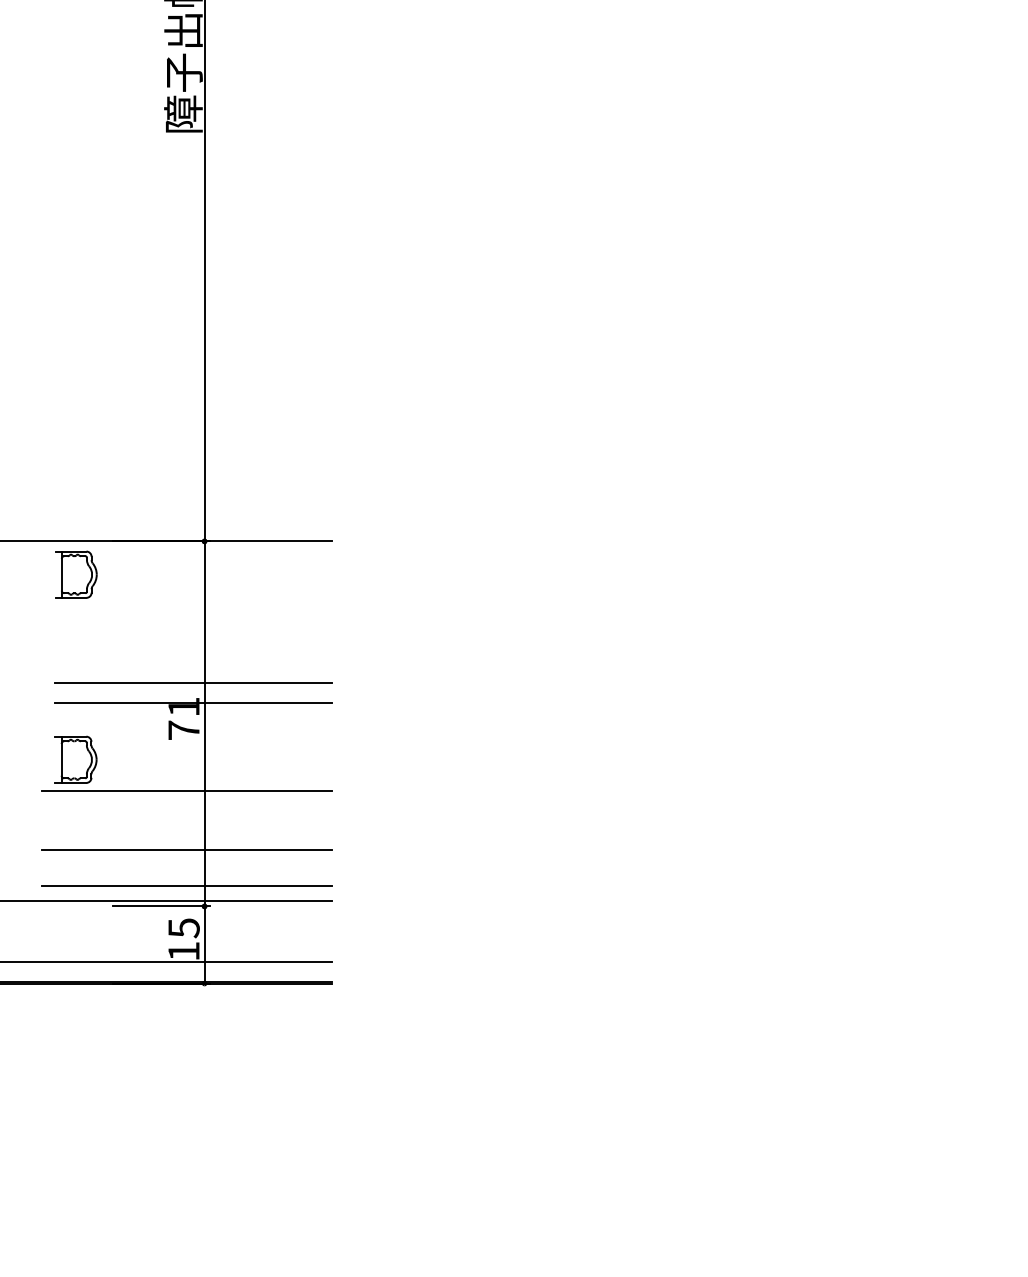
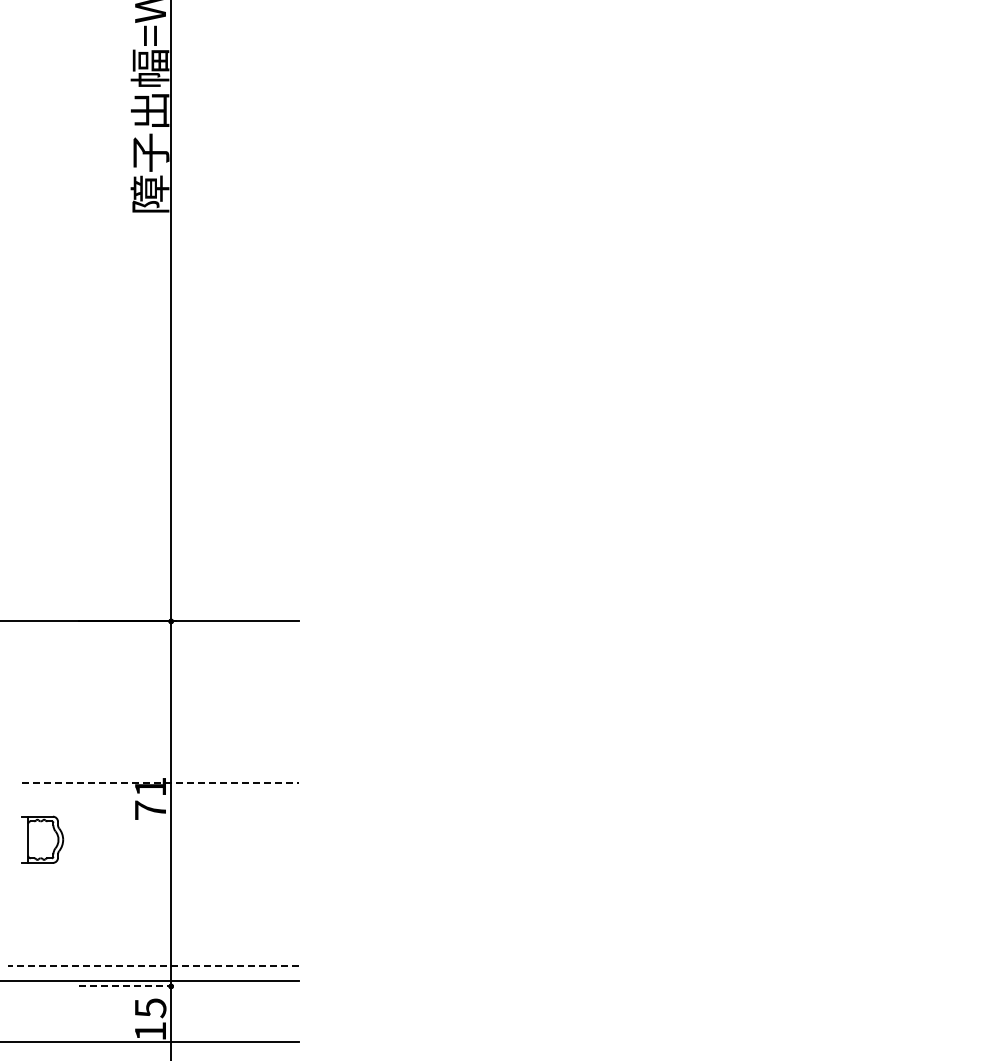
part: (76, 574) -> (43, 654), removed
line: (193, 682) -> (160, 762), removed
line: (194, 703) -> (161, 783), solid -> dashed
line: (186, 790) -> (153, 870), removed
line: (186, 849) -> (153, 929), removed
line: (186, 885) -> (153, 965), solid -> dashed
line: (161, 906) -> (128, 986), solid -> dashed

